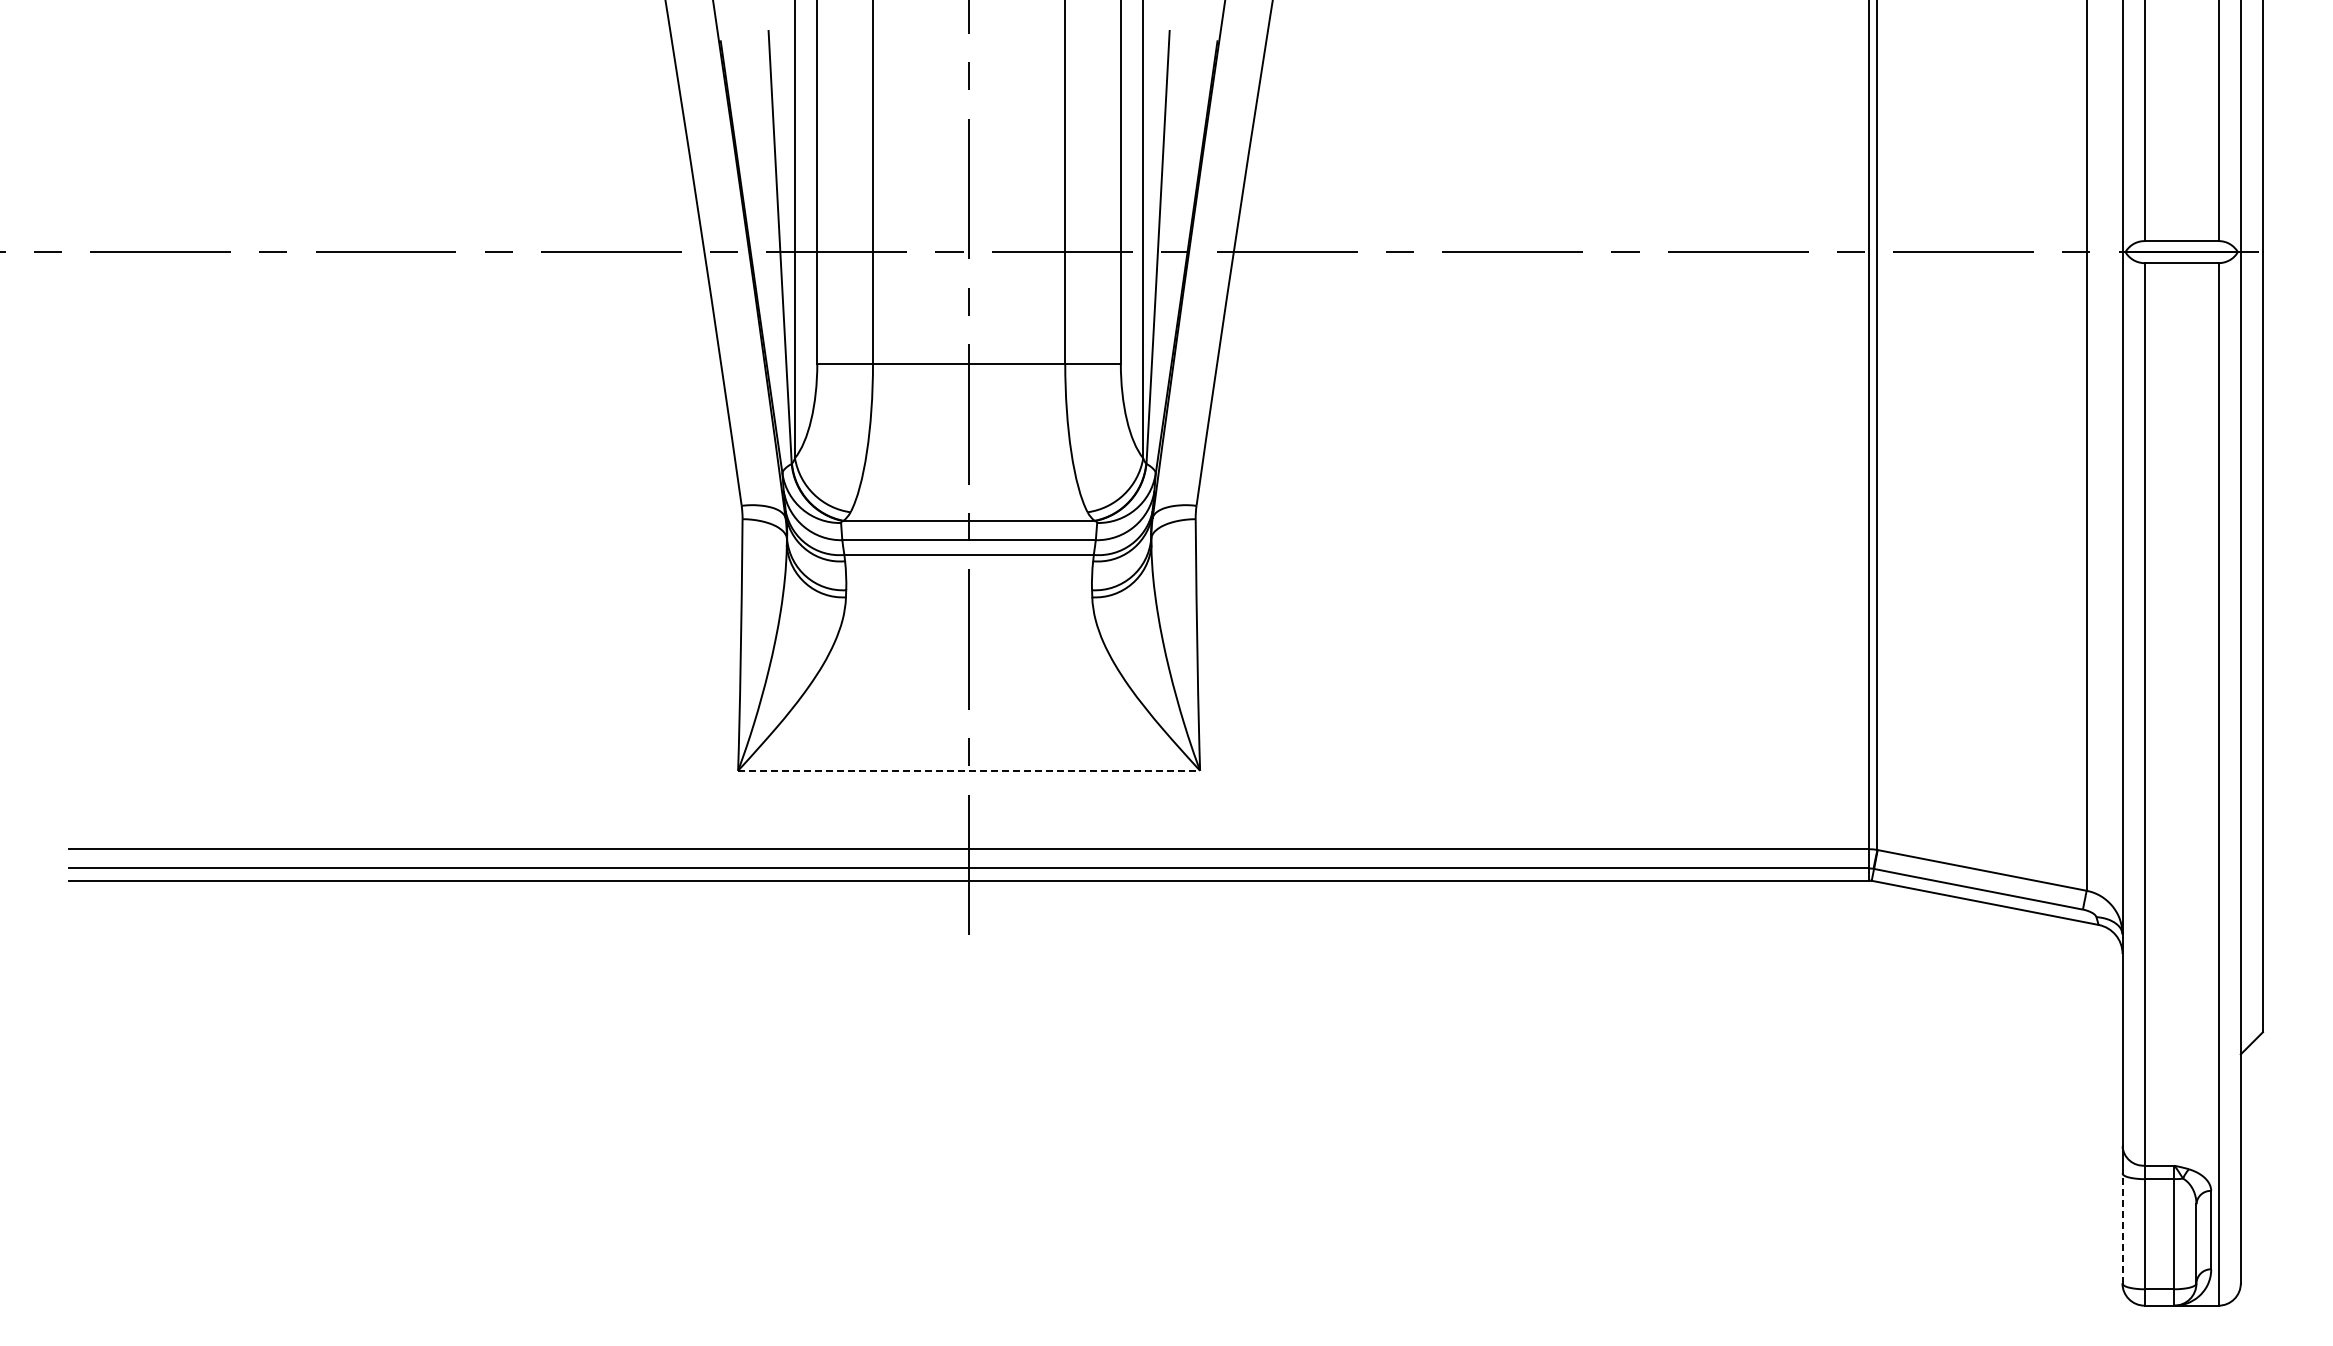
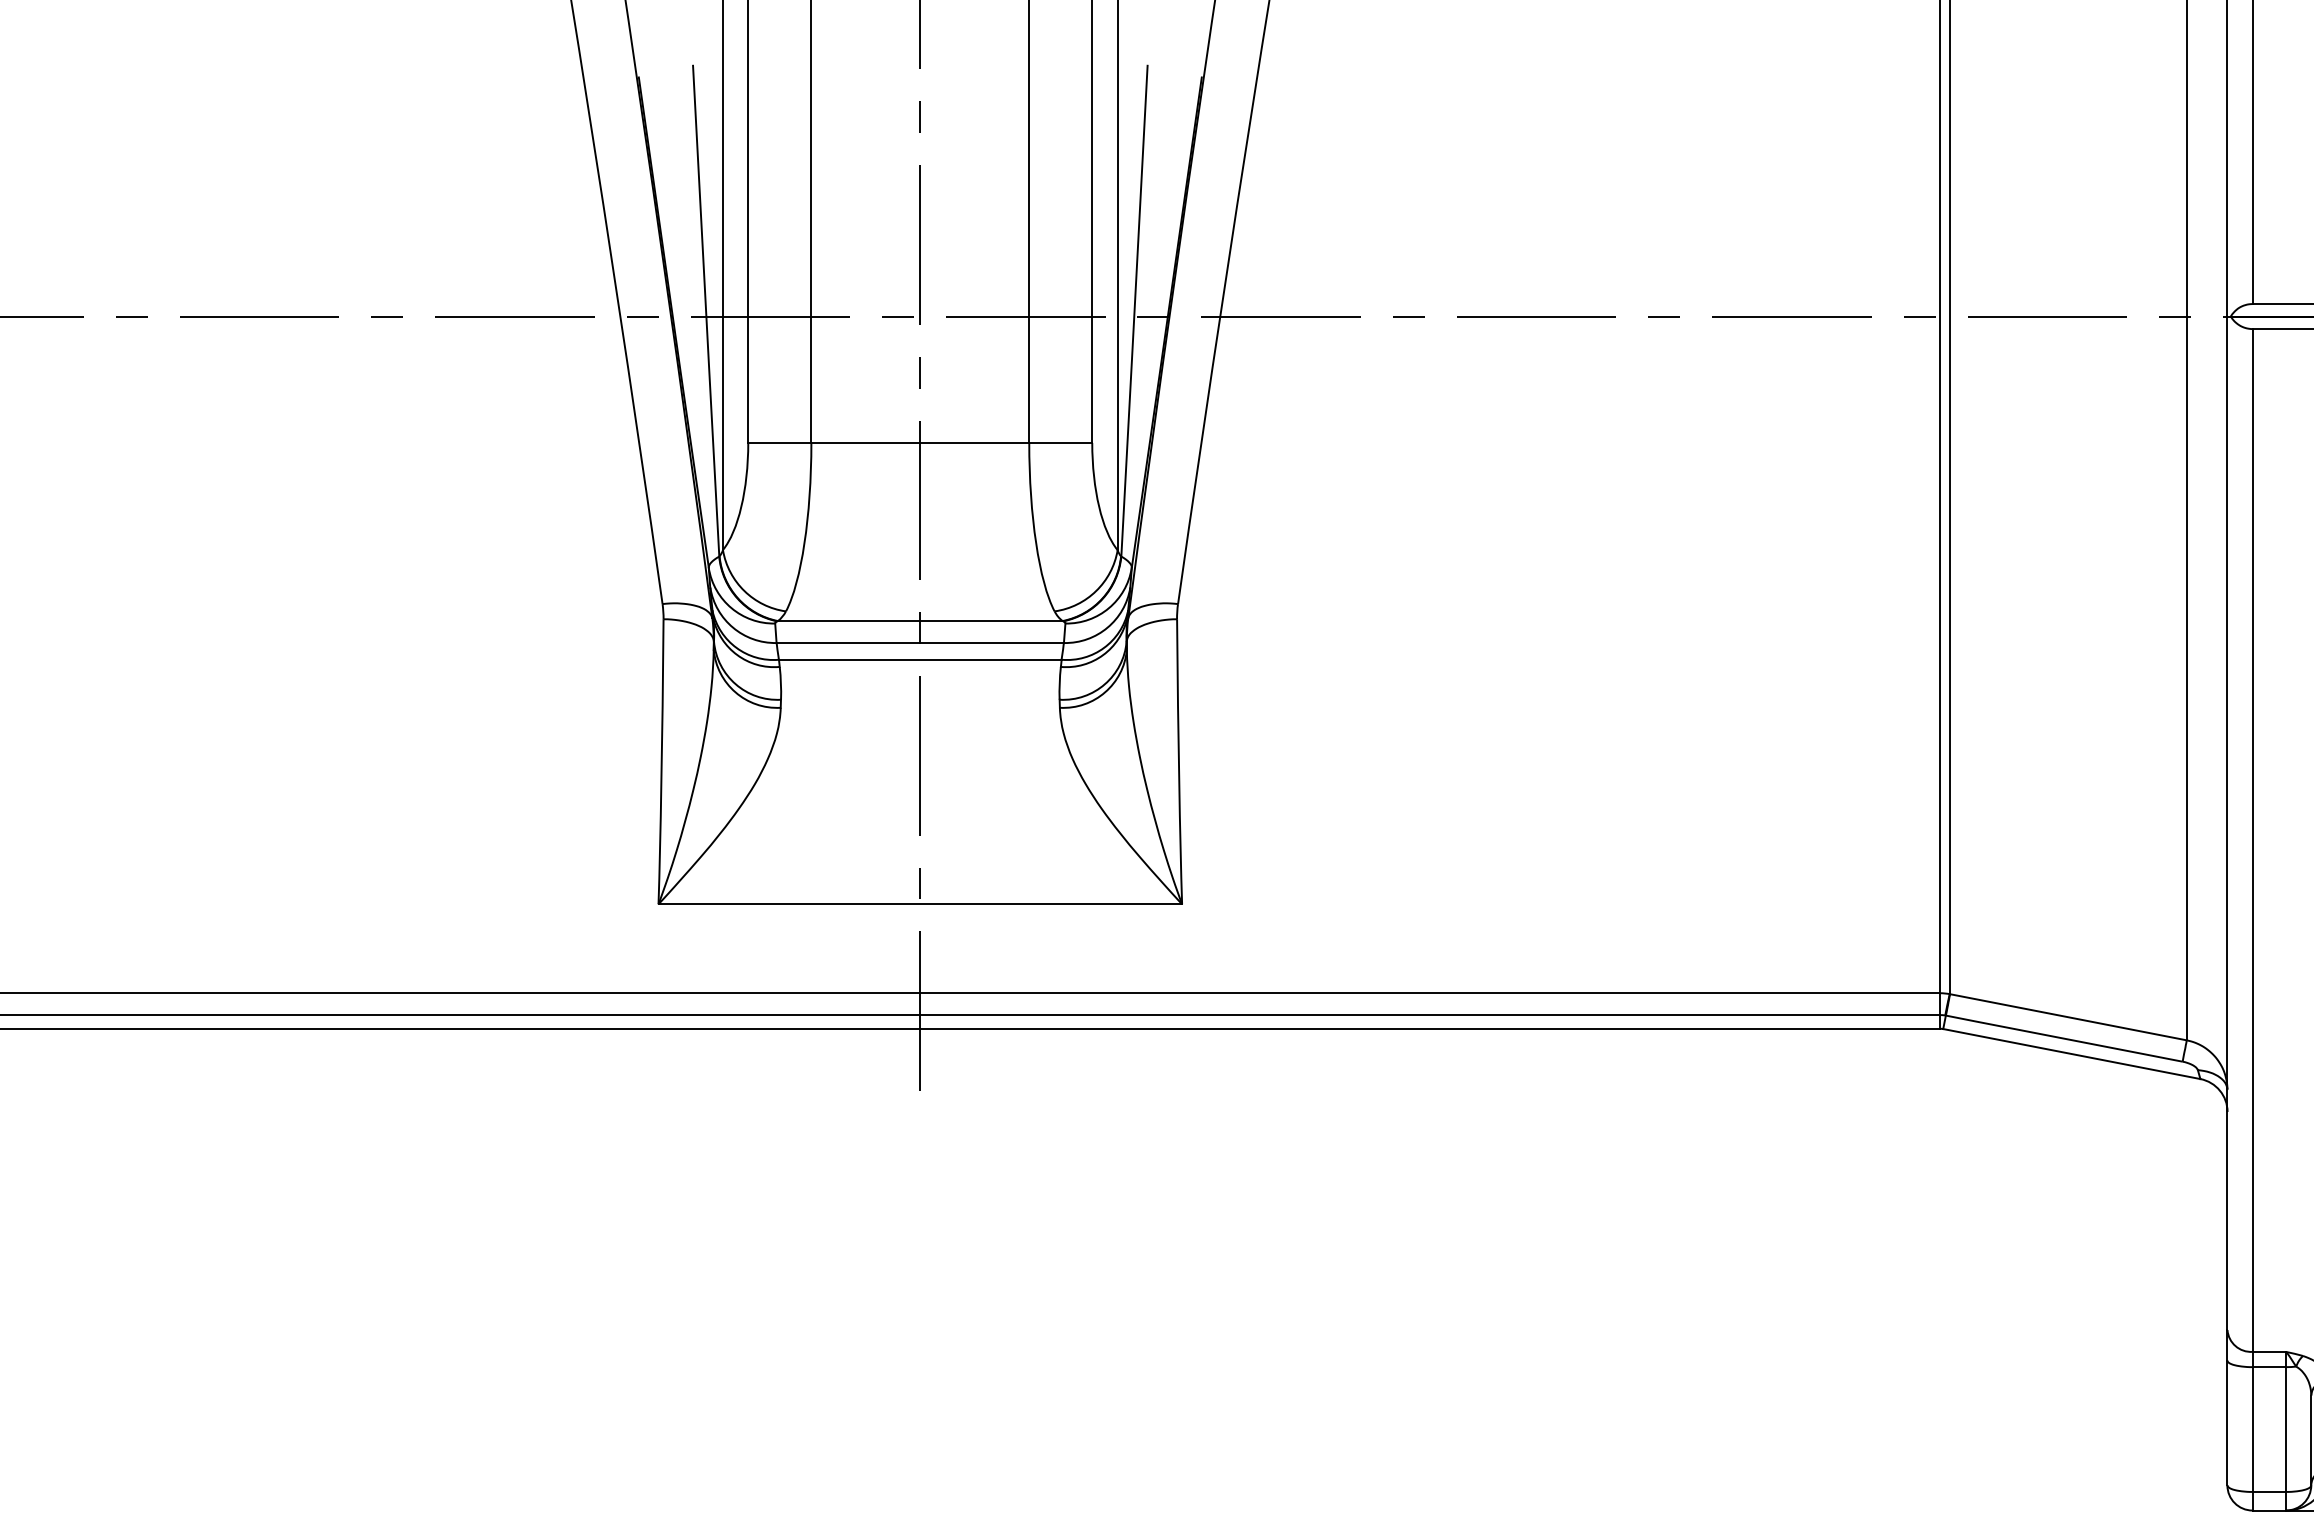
line: (969, 770) -> (920, 904), dashed -> solid
line: (2122, 1227) -> (2227, 1421), dashed -> solid

